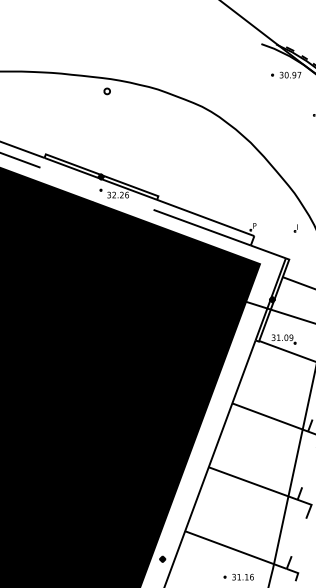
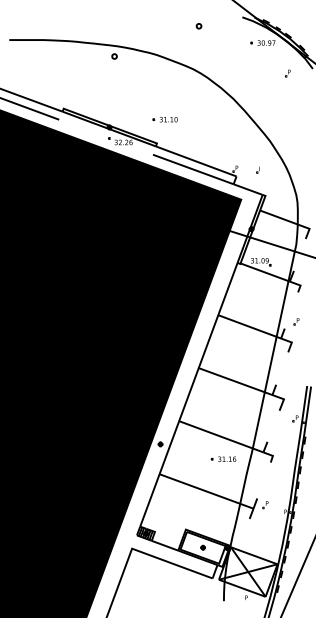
part: (208, 55) -> (198, 26), added
part: (167, 167) -> (164, 119), added
part: (295, 227) -> (257, 169), moved

